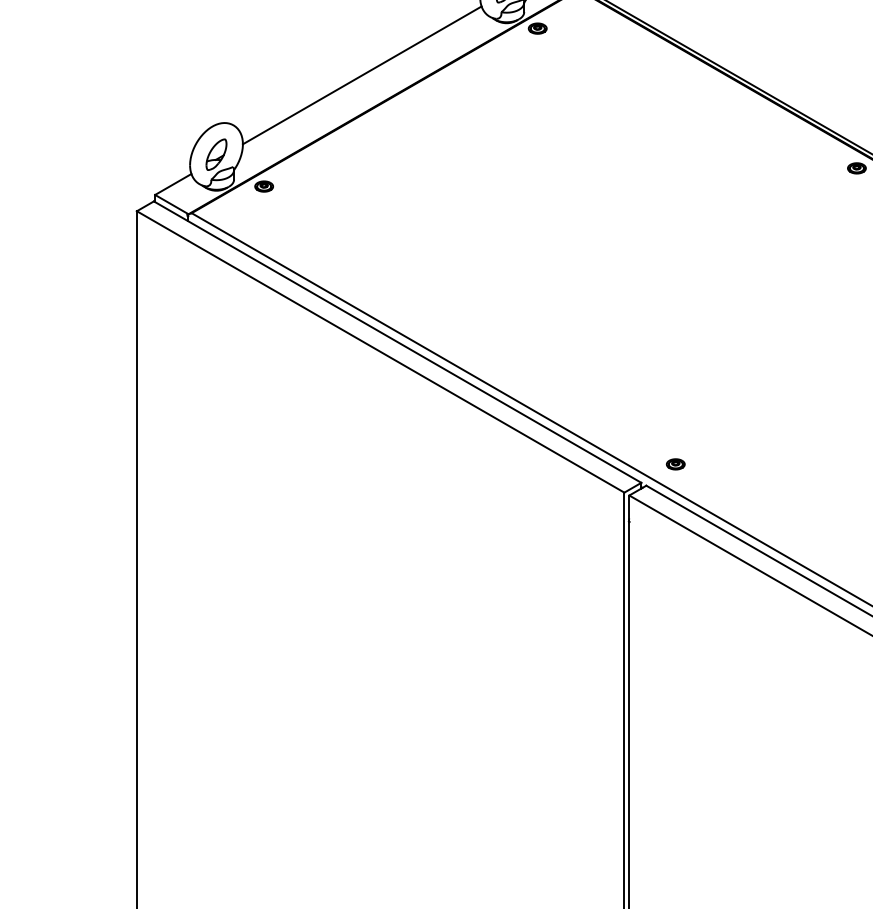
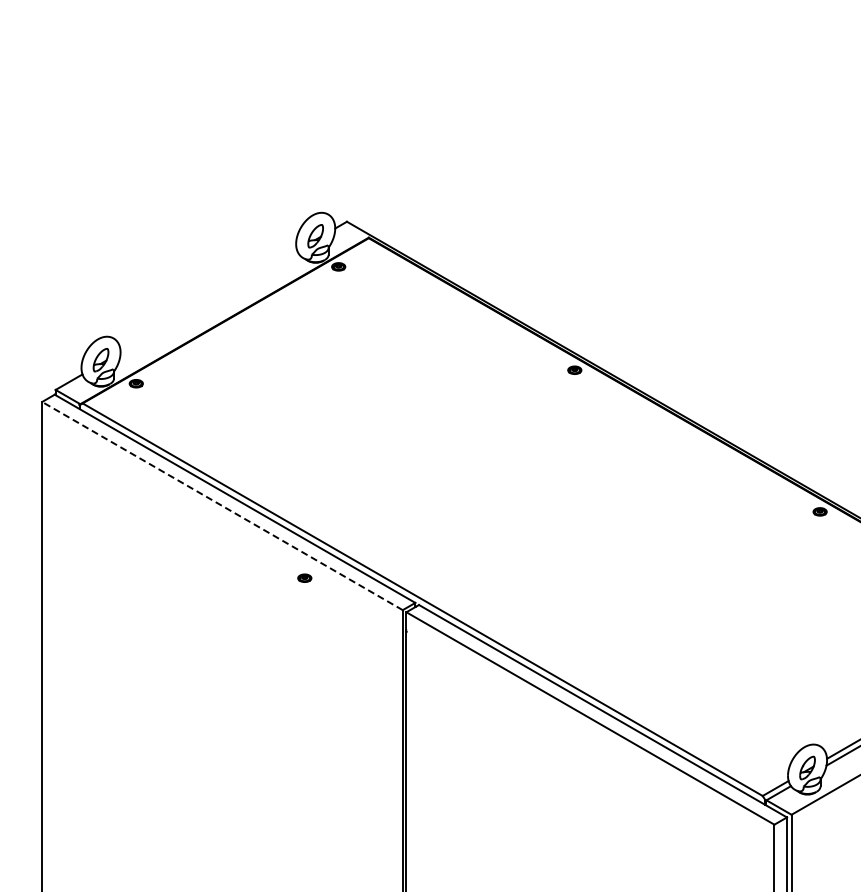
line: (361, 75) -> (208, 301), removed
line: (380, 351) -> (222, 505), solid -> dashed
part: (675, 463) -> (304, 577), moved

